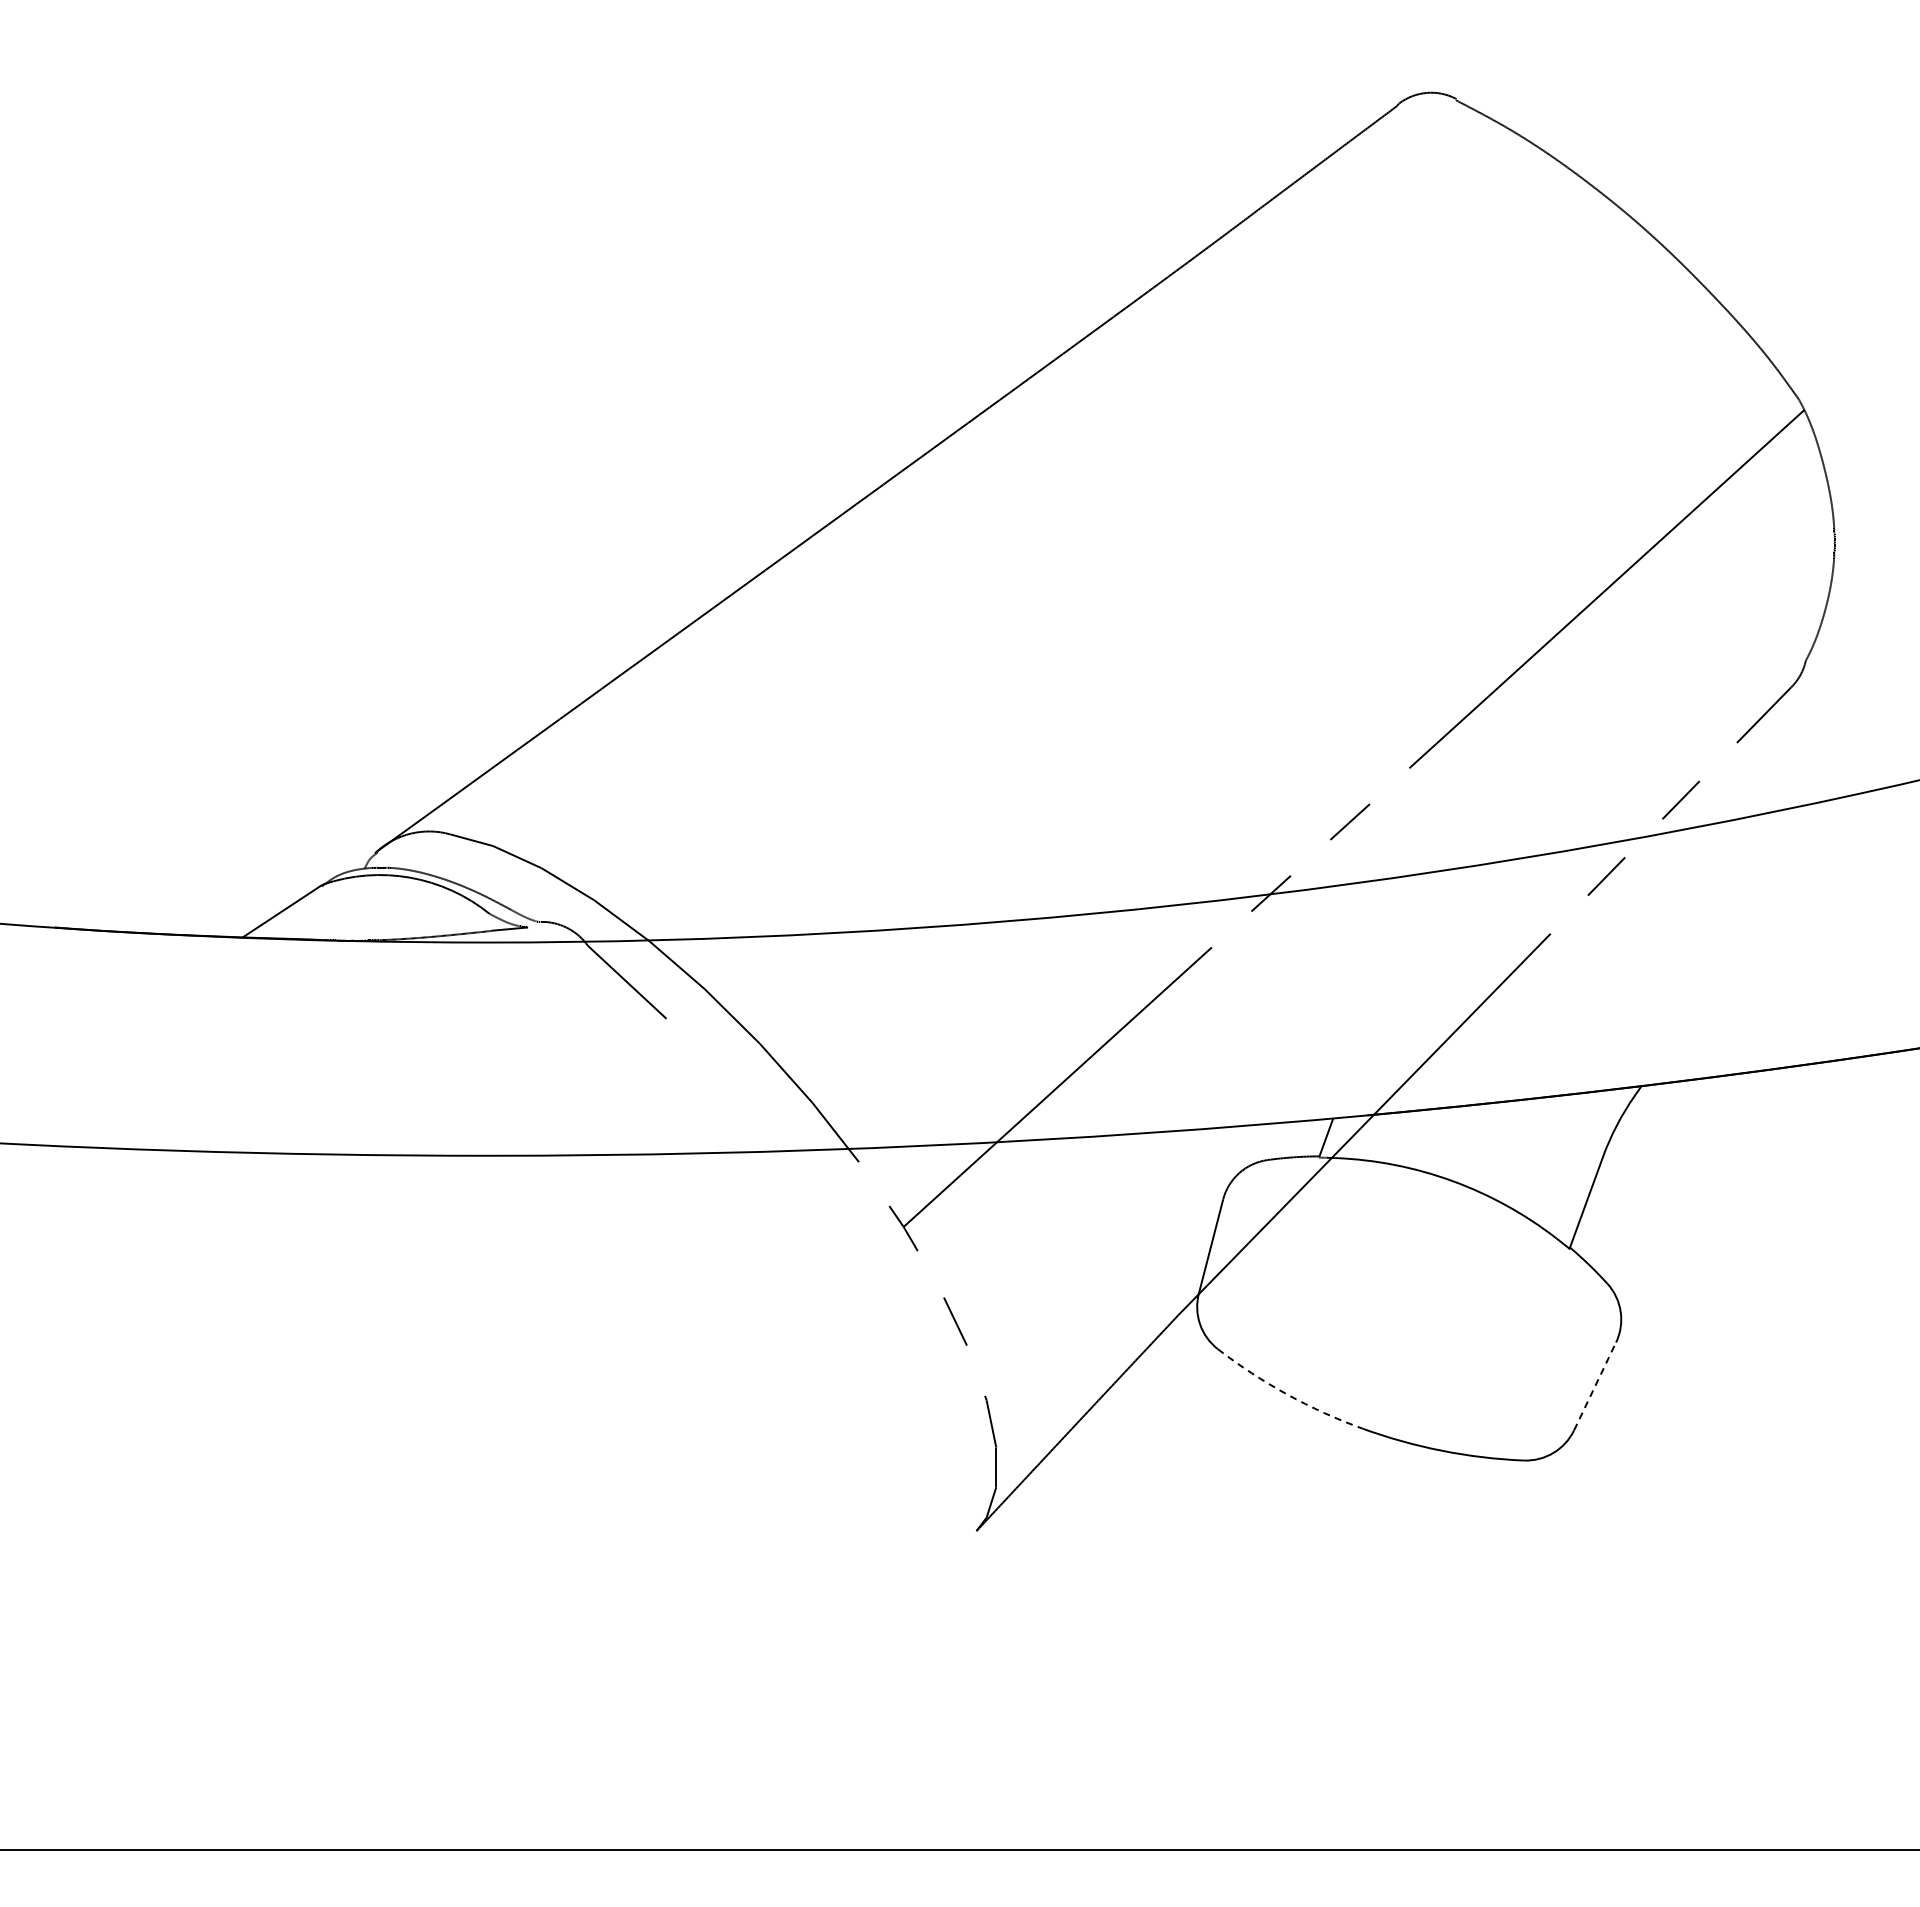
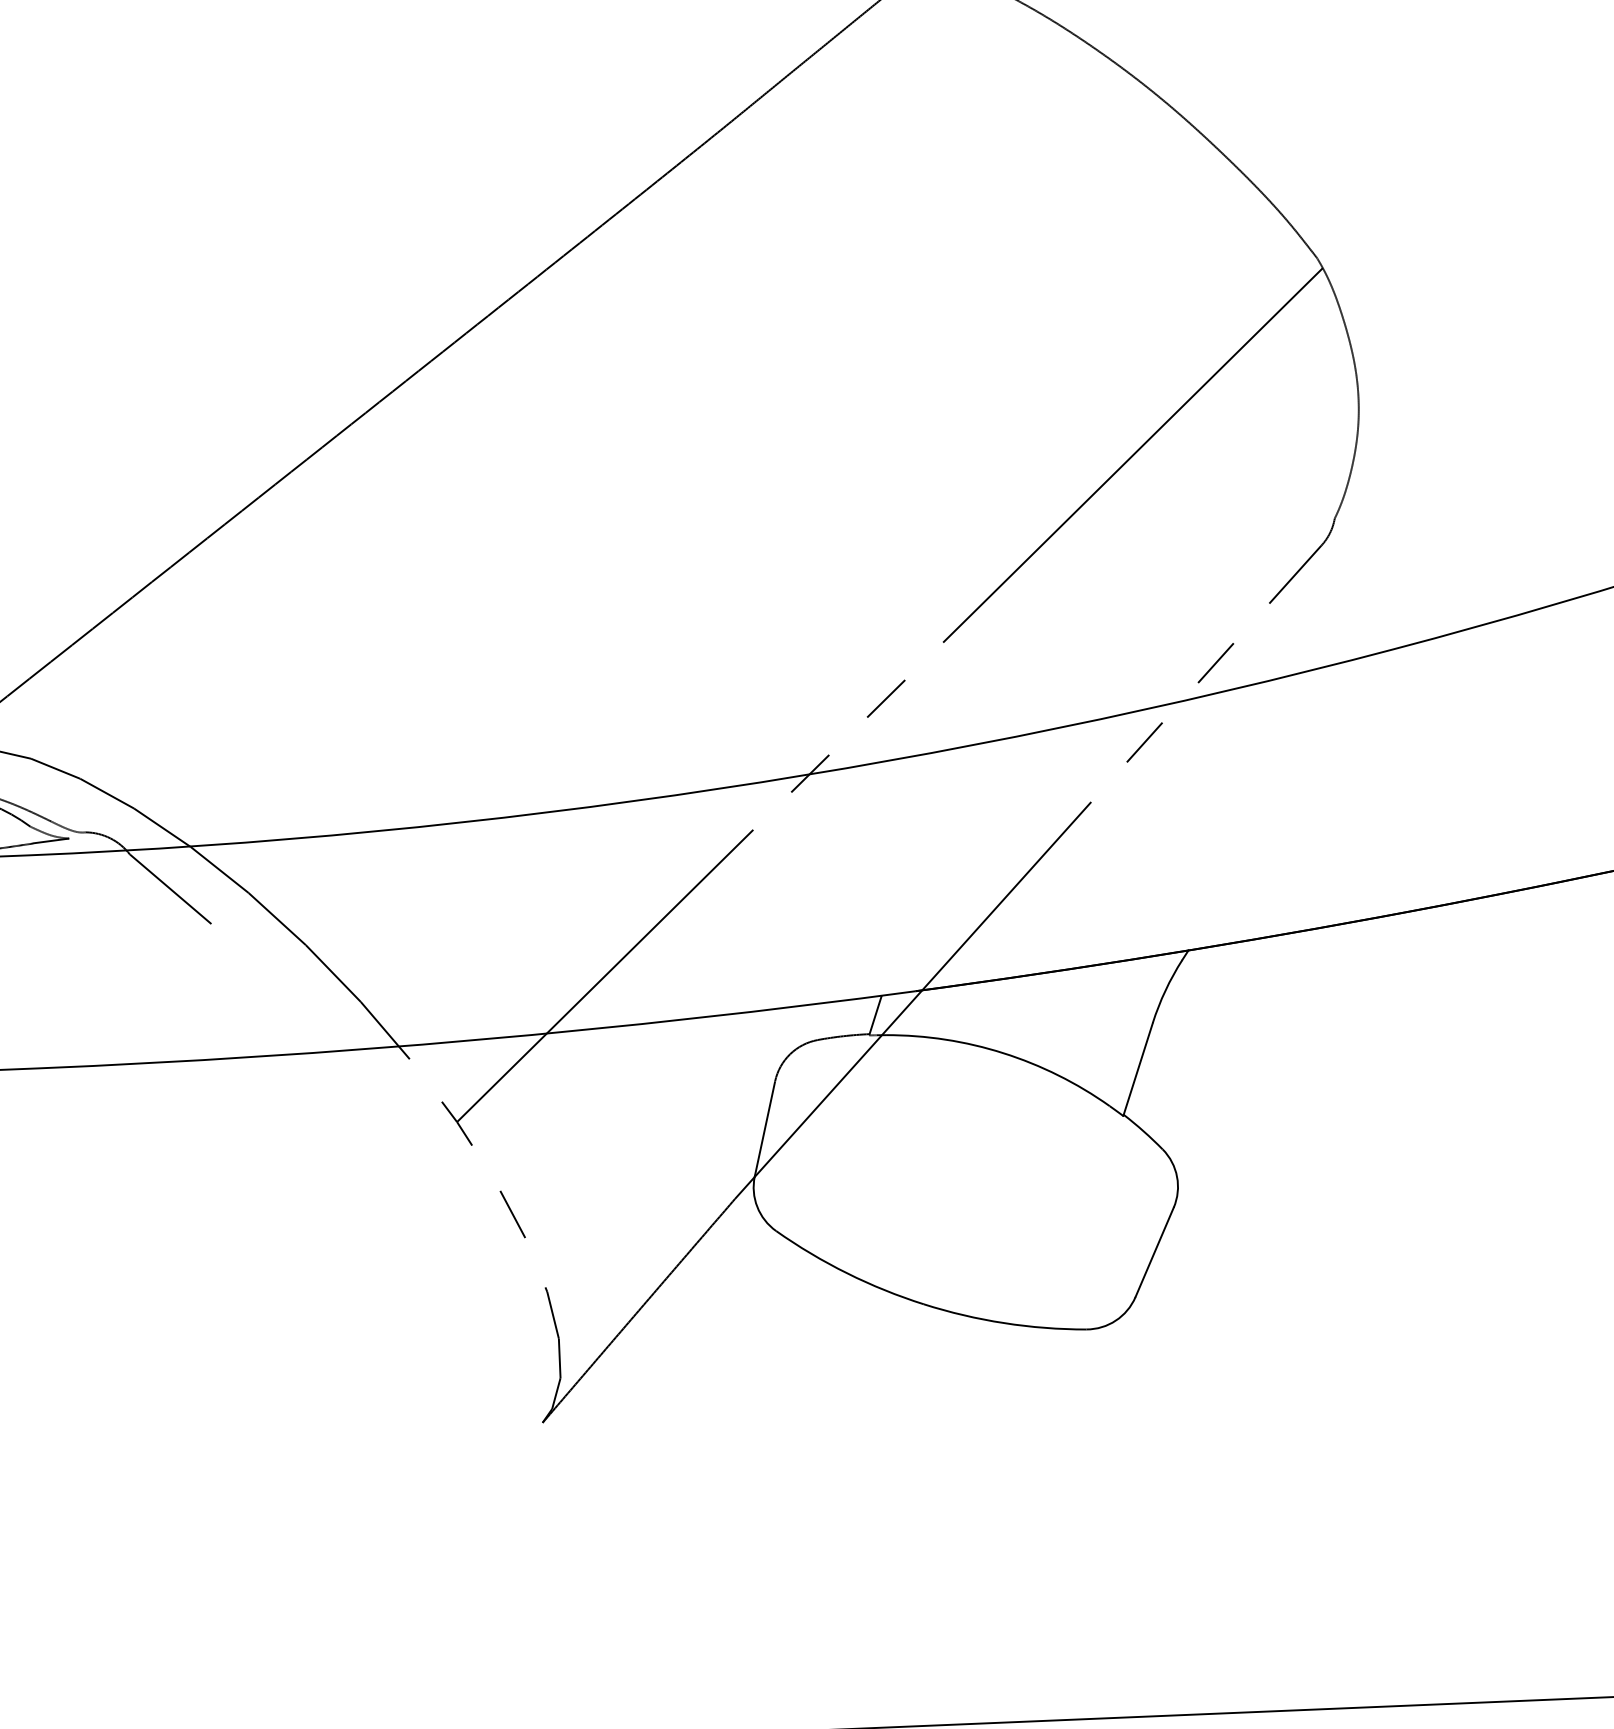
line: (1595, 1386) -> (1155, 1252), dashed -> solid
arc: (1287, 1394) -> (847, 1273), dashed -> solid

